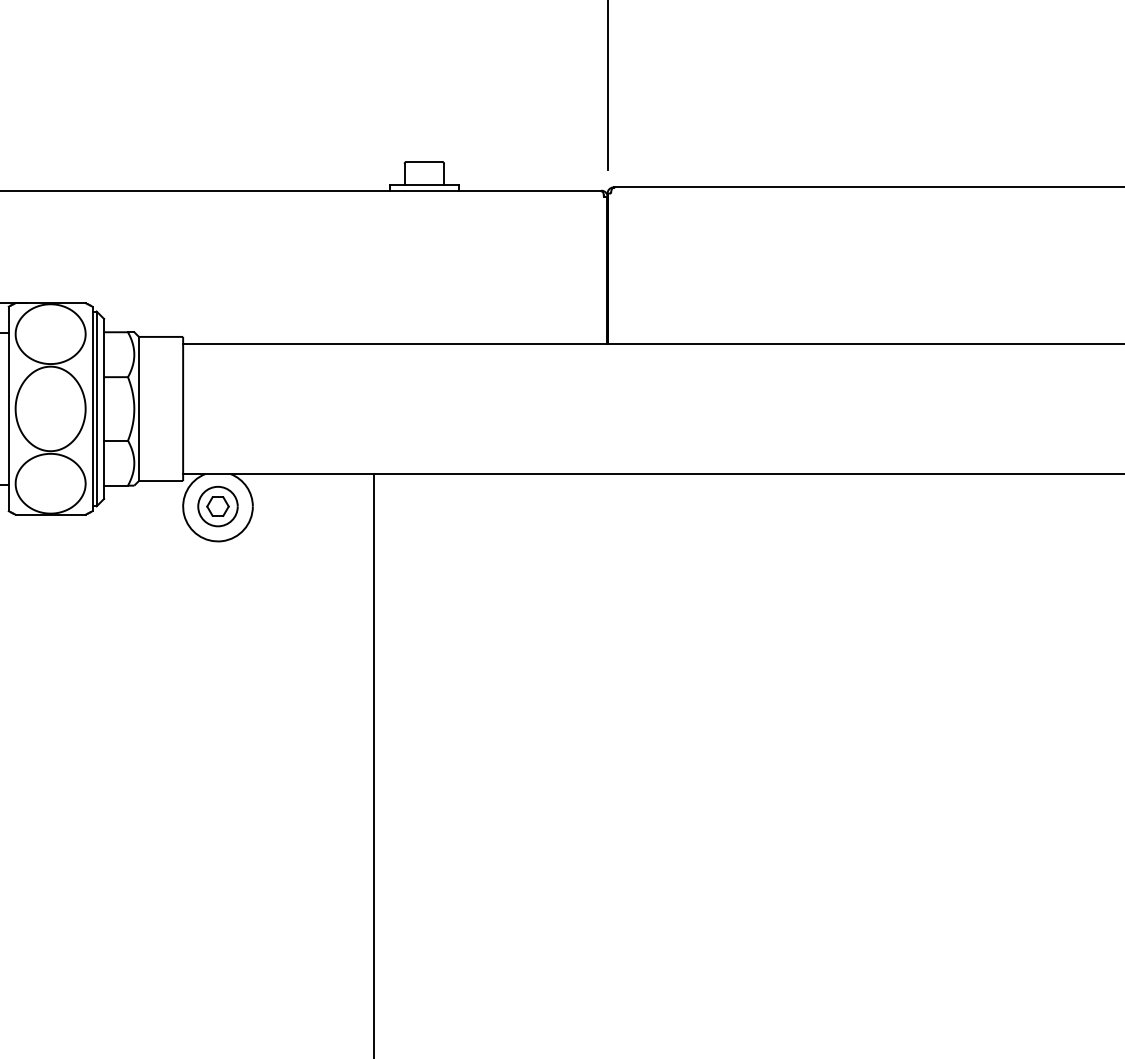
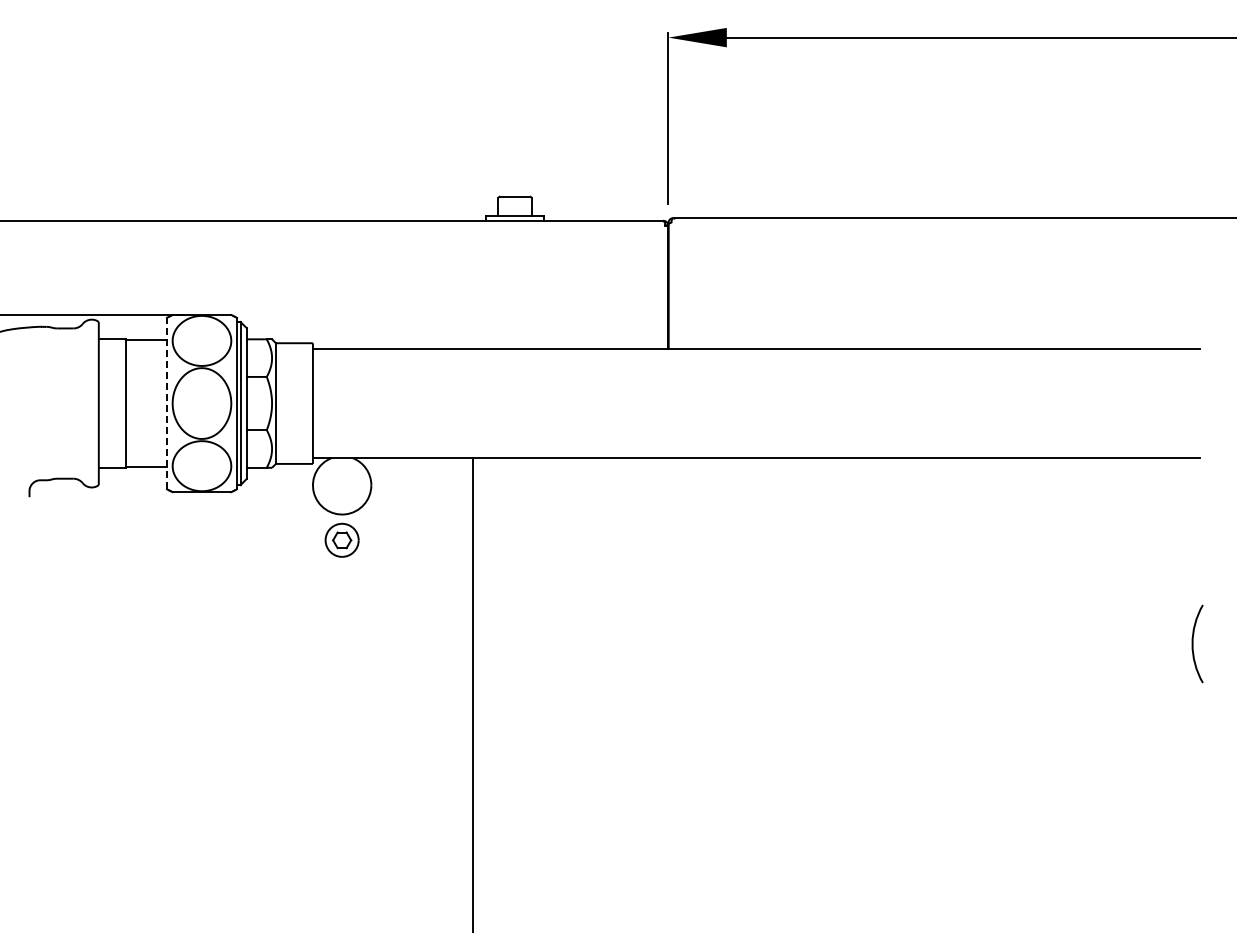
line: (8, 408) -> (166, 403), solid -> dashed
part: (217, 505) -> (341, 539), moved

